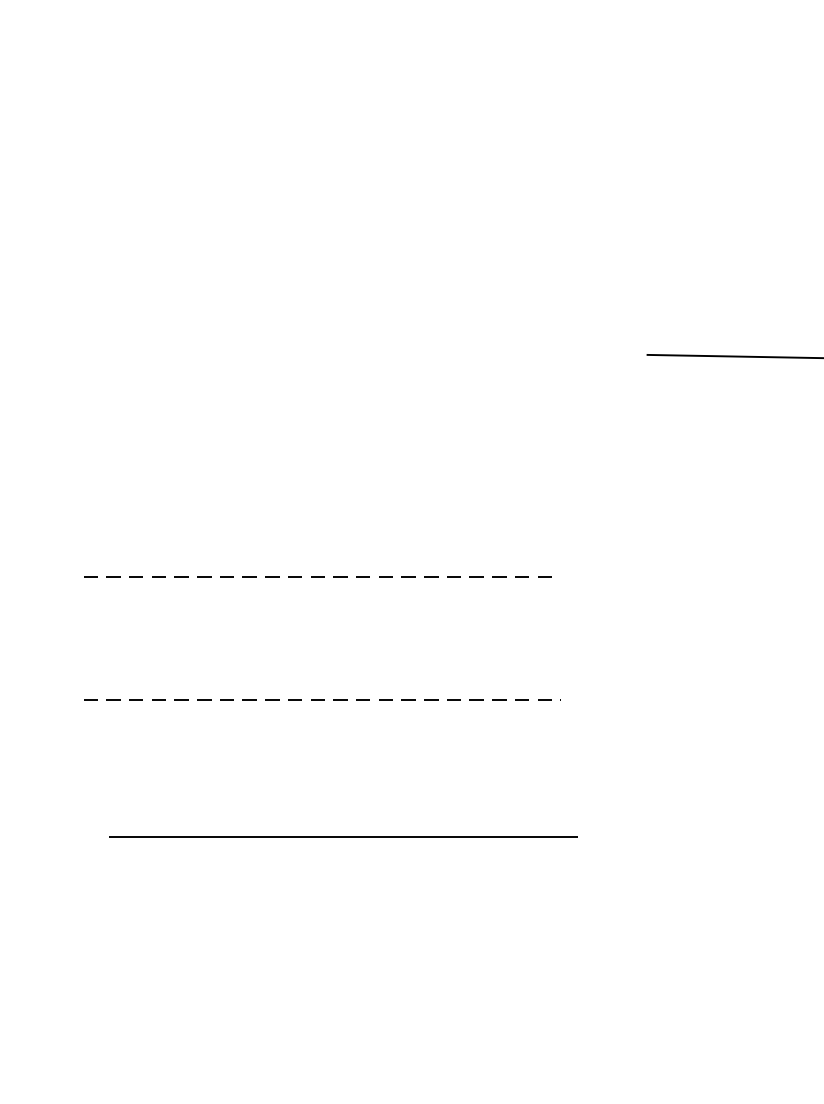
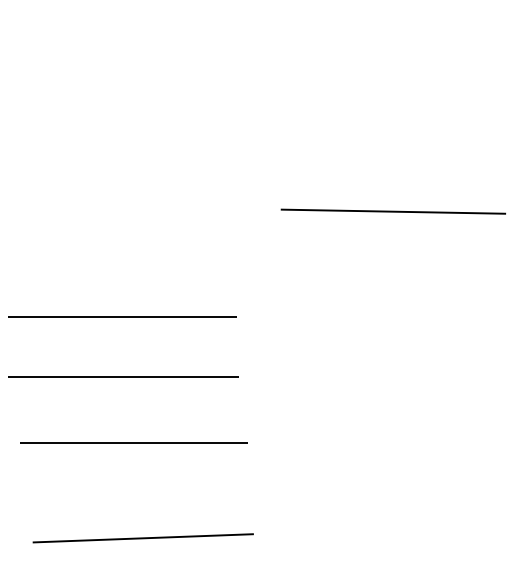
line: (320, 577) -> (122, 317), dashed -> solid
line: (322, 701) -> (123, 377), dashed -> solid
line: (361, 1033) -> (142, 538), added

